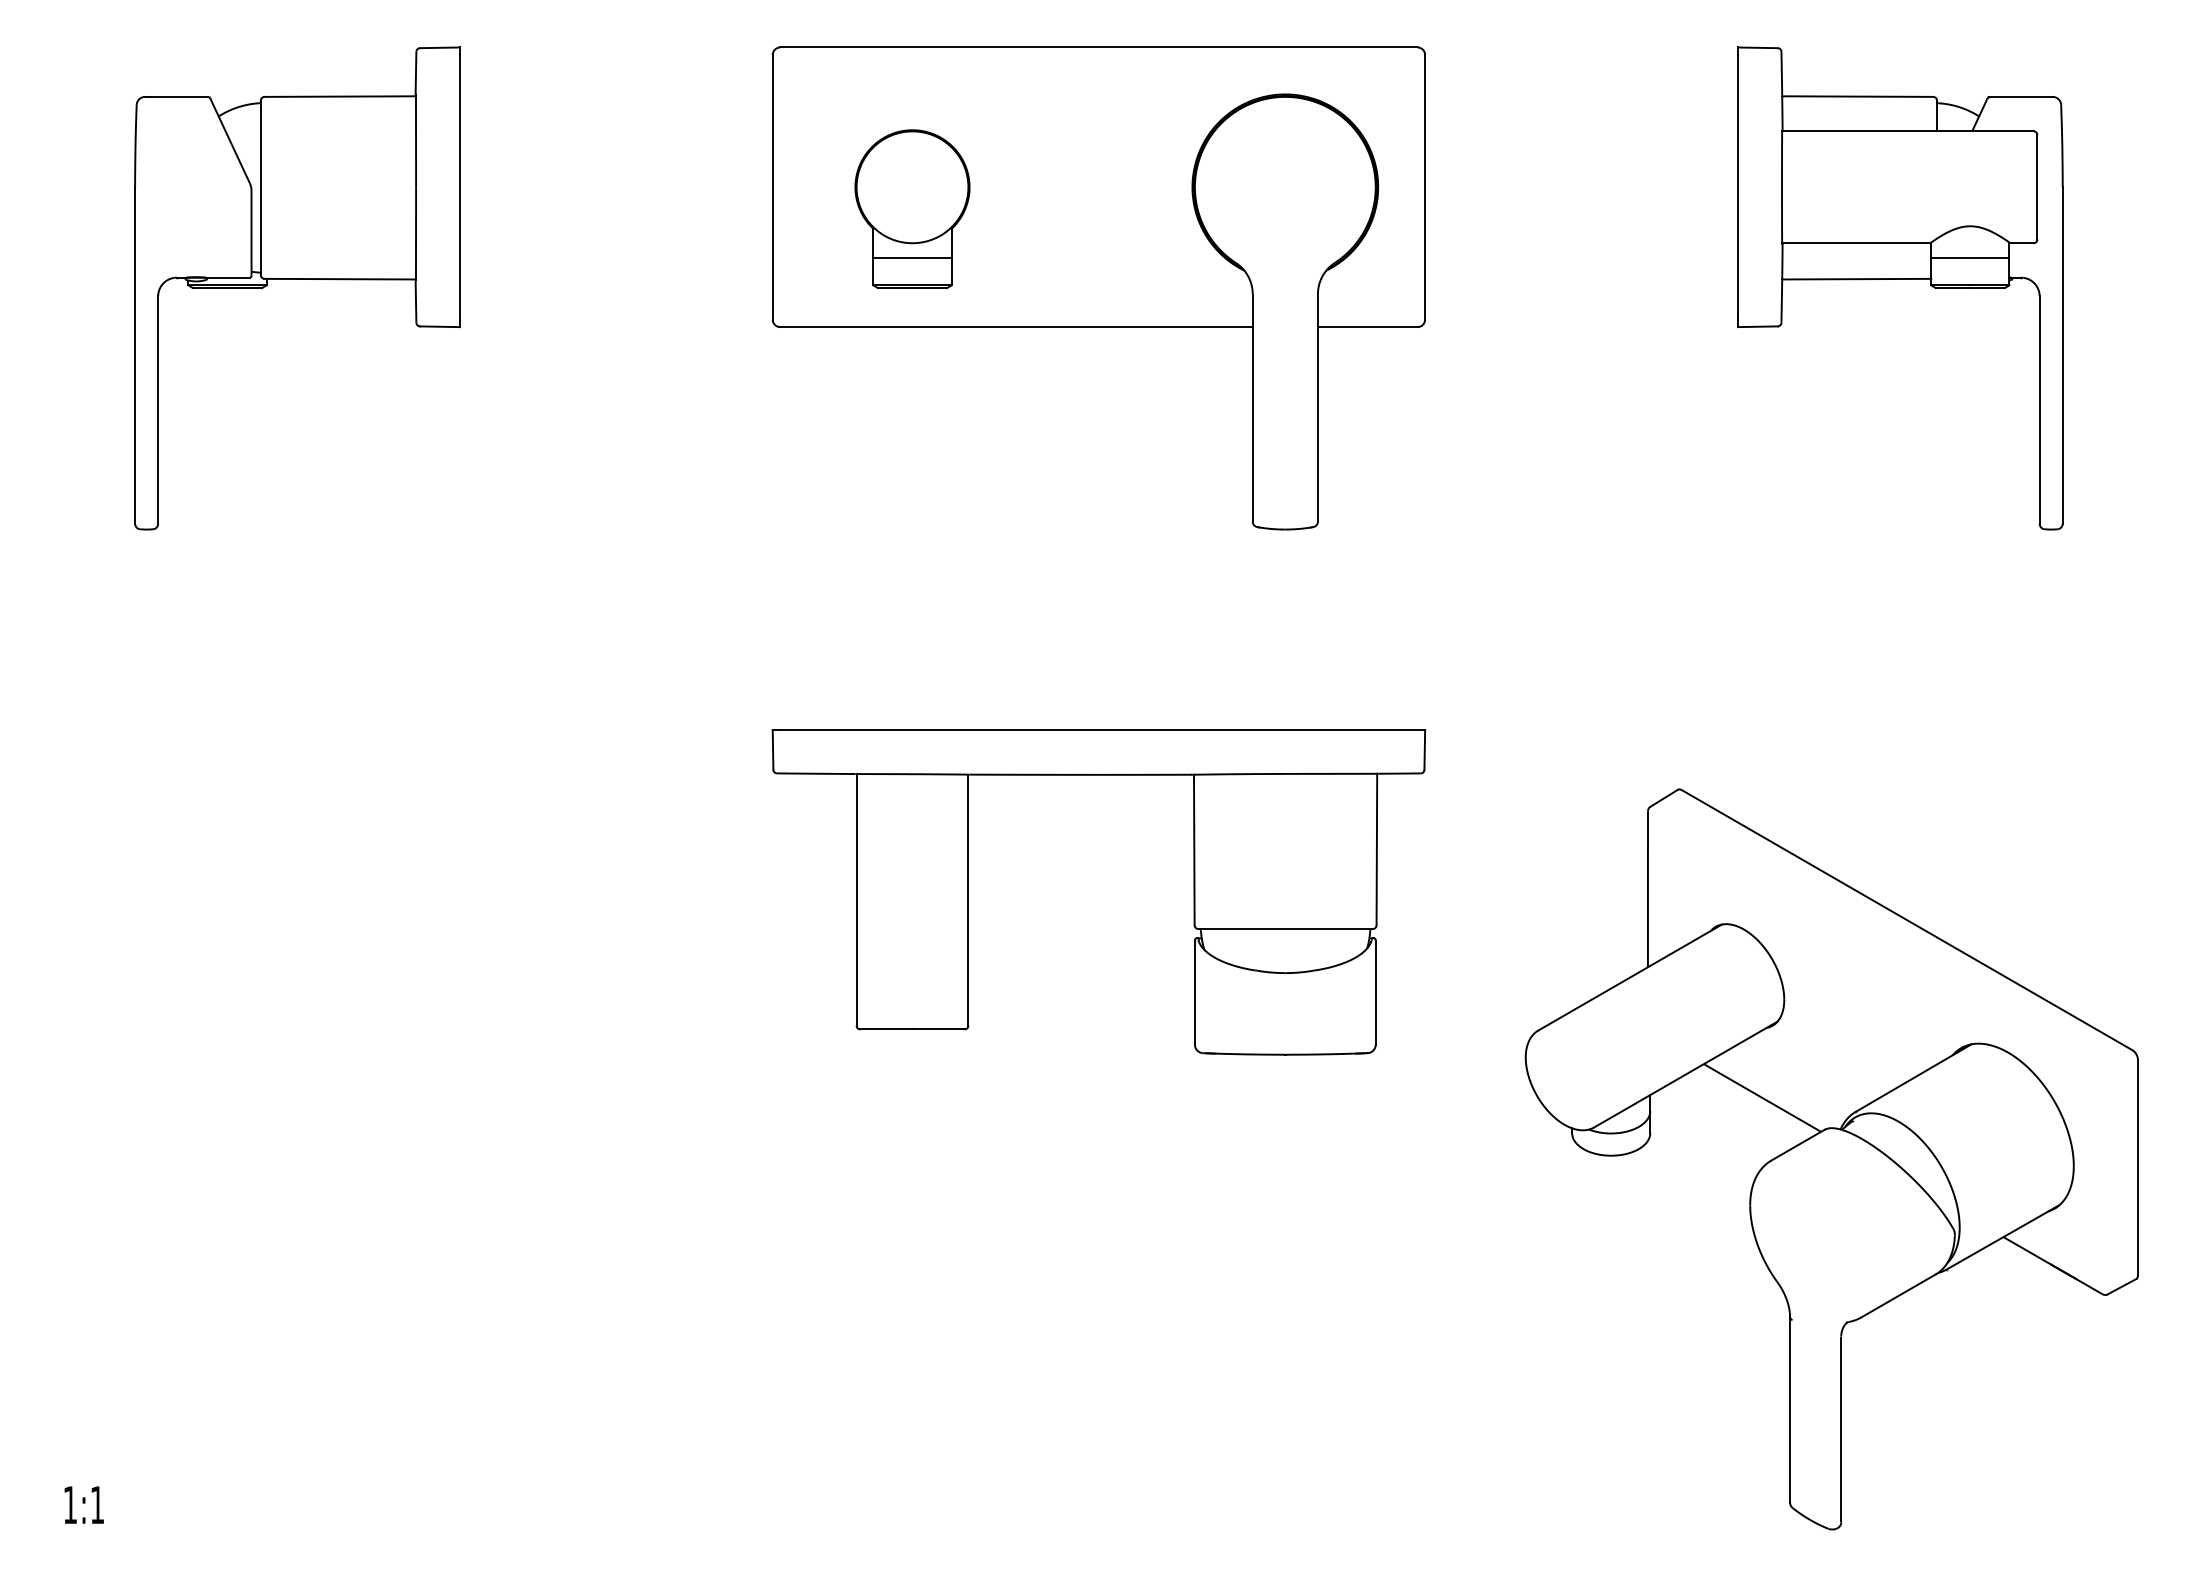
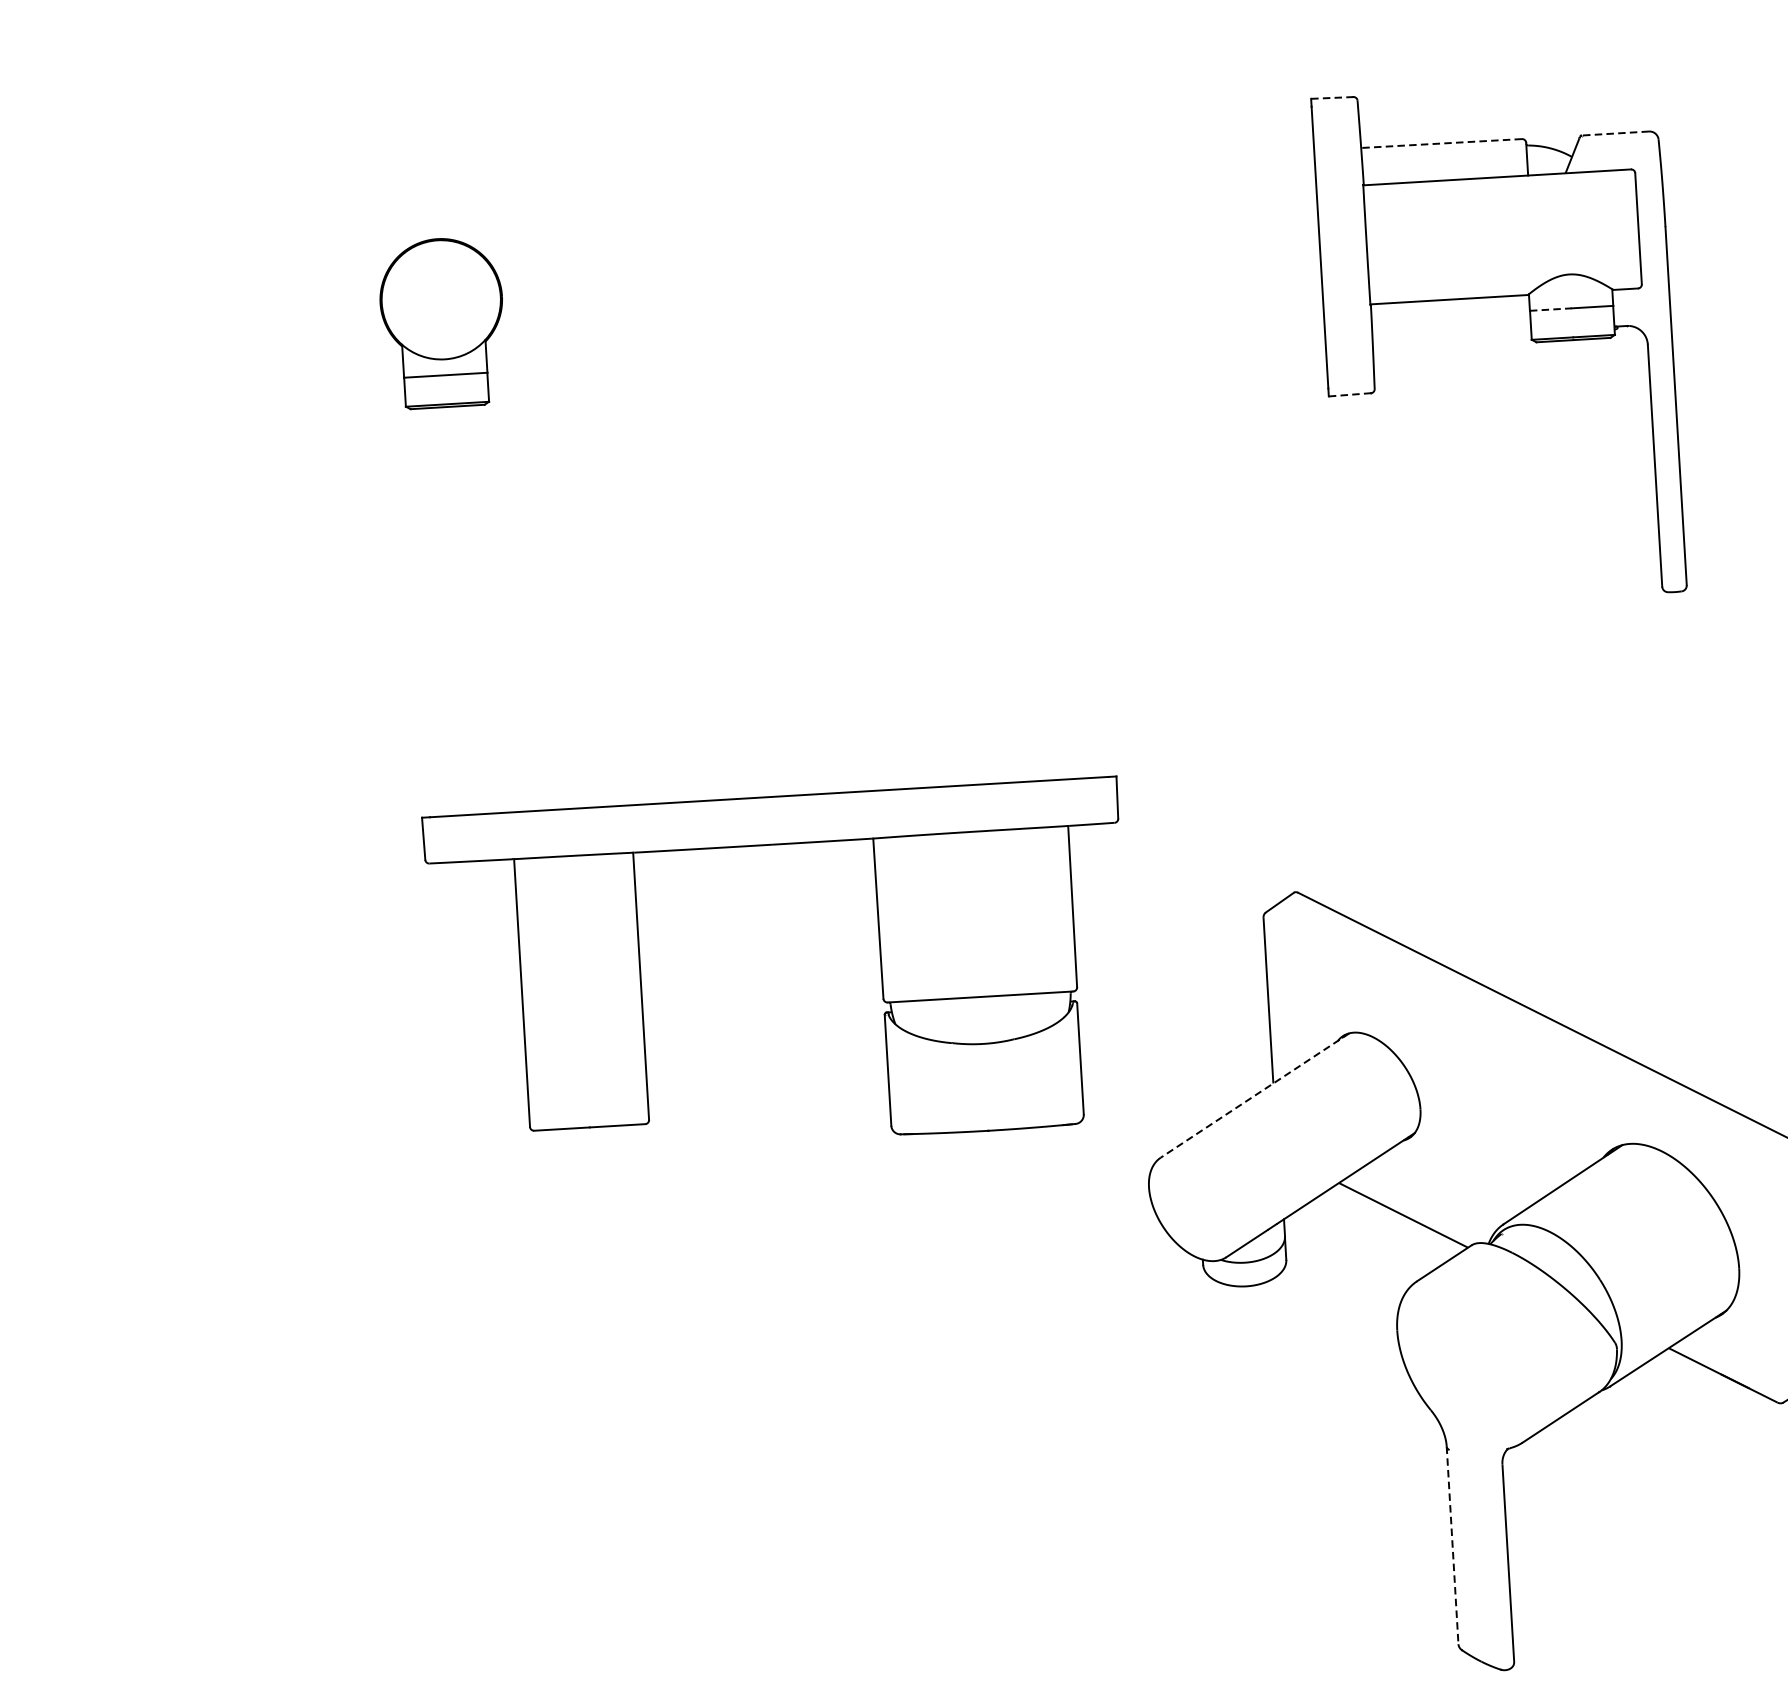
line: (1757, 47) -> (1331, 97), solid -> dashed
line: (1857, 96) -> (1441, 143), solid -> dashed
line: (2021, 96) -> (1615, 133), solid -> dashed
line: (1950, 258) -> (1550, 309), solid -> dashed
line: (1856, 278) -> (1451, 337), removed
part: (1098, 288) -> (645, 395), removed
line: (1757, 326) -> (1349, 394), solid -> dashed
part: (1193, 892) -> (880, 963), moved
line: (1630, 977) -> (1255, 1095), solid -> dashed
line: (1790, 1409) -> (1453, 1545), solid -> dashed

